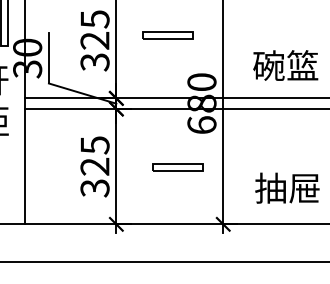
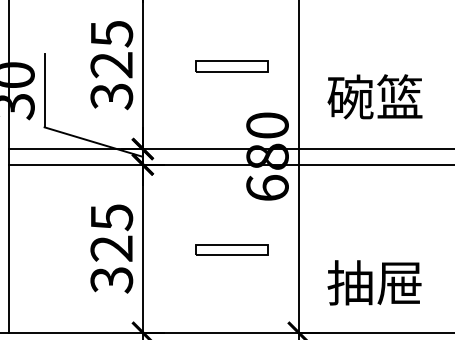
part: (167, 35) -> (231, 66), moved
text: (285, 65) -> (374, 96), moved
text: (287, 187) -> (374, 281), moved

